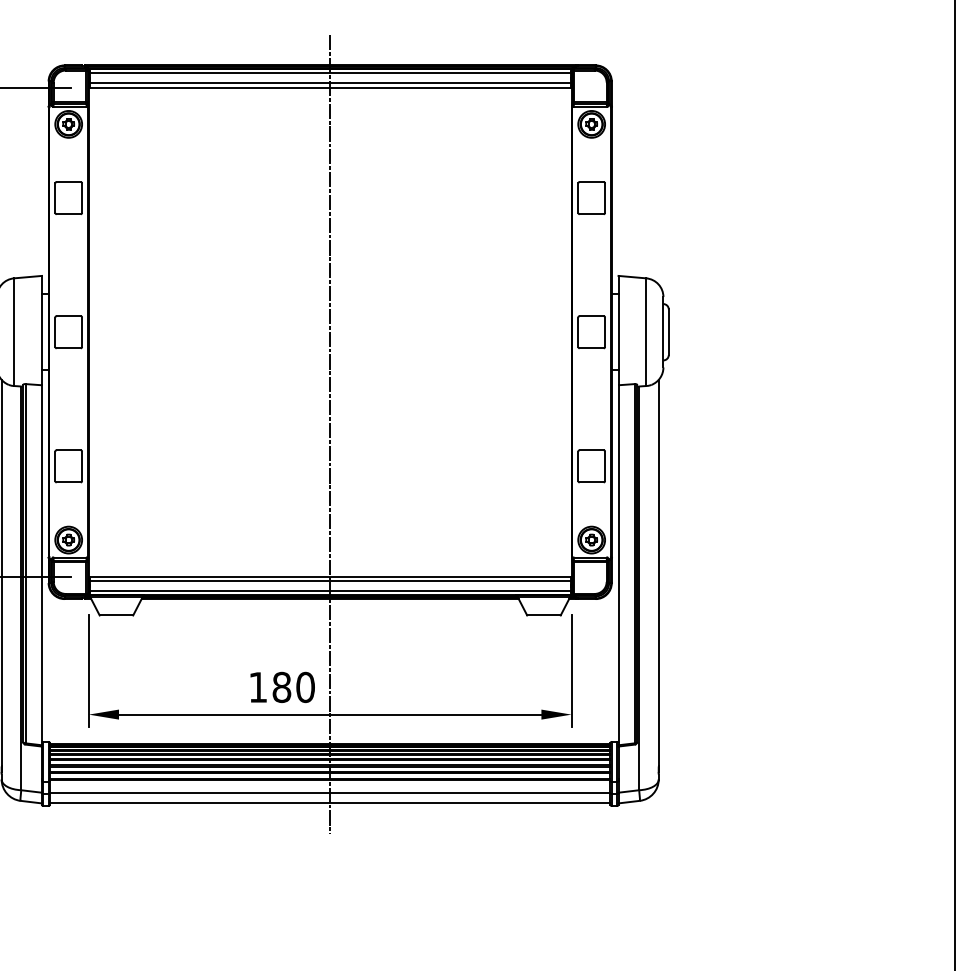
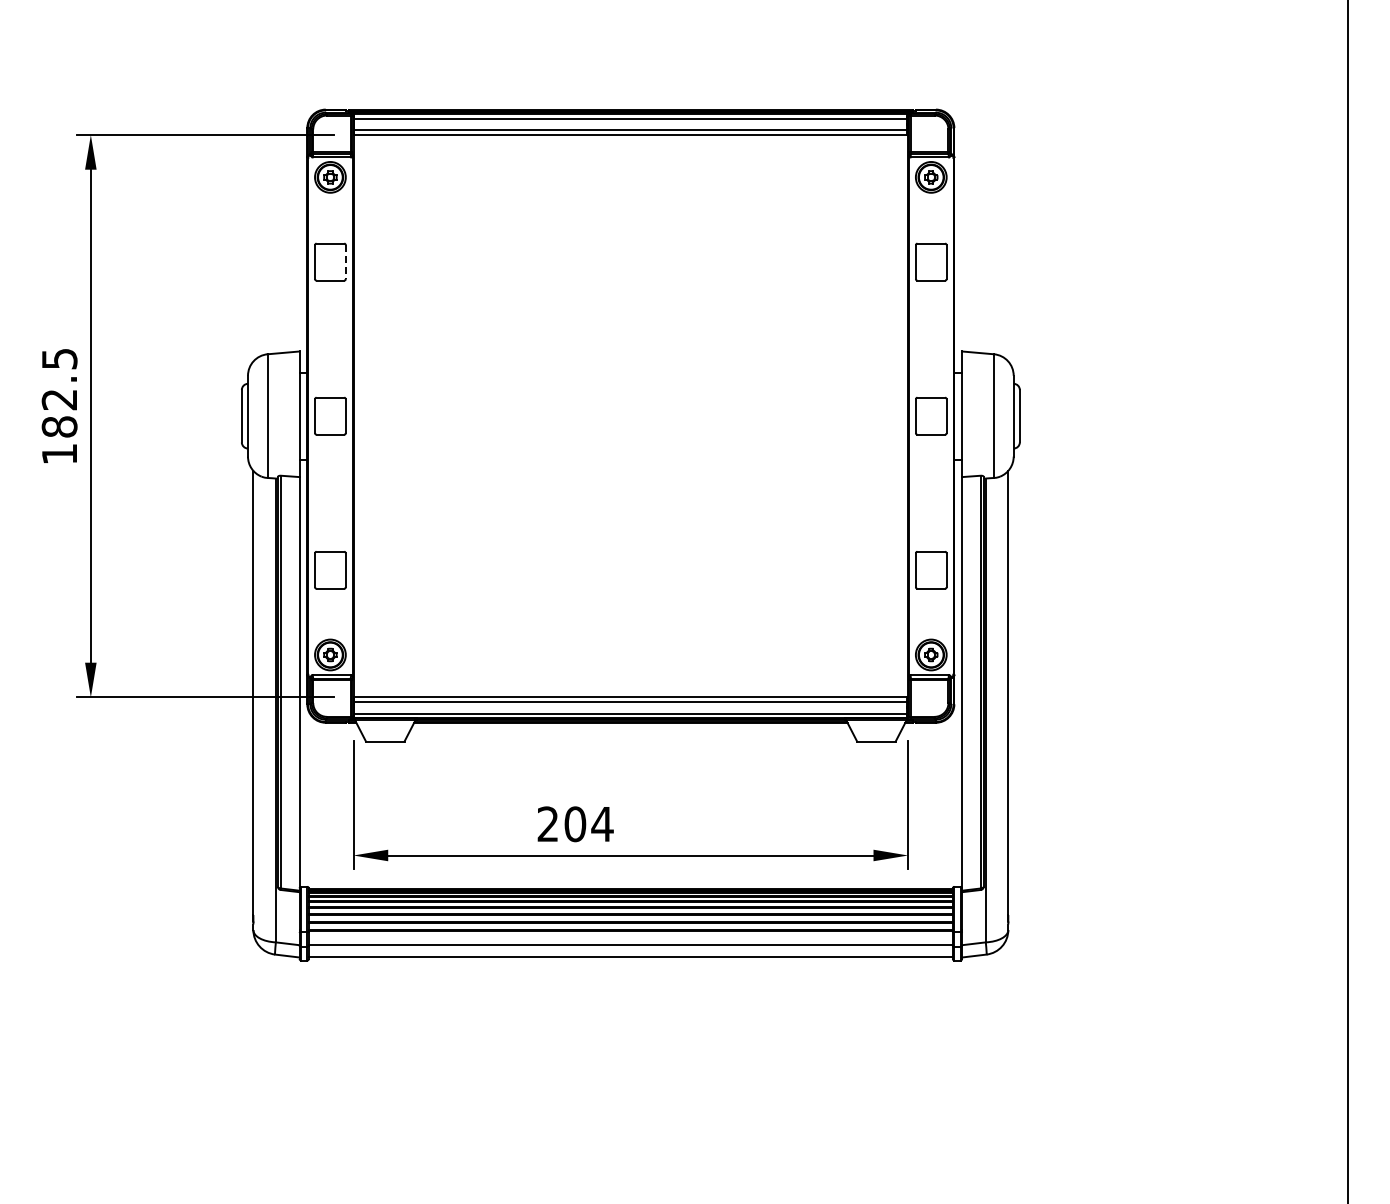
line: (81, 198) -> (345, 262), solid -> dashed
line: (329, 434) -> (630, 533), removed
text: (282, 687) -> (575, 824), 180 -> 204

